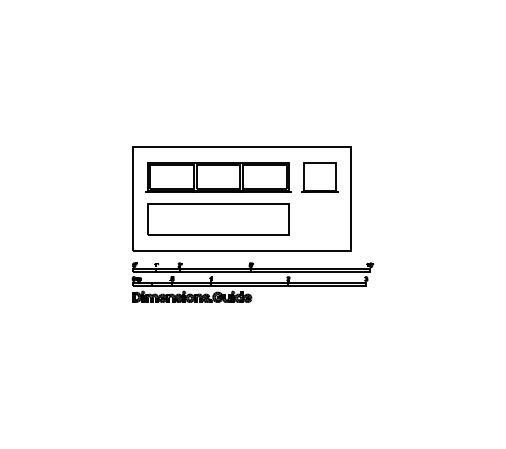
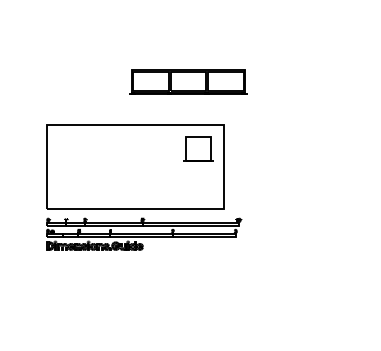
part: (218, 177) -> (188, 81), moved
part: (218, 219) -> (116, 183), removed

